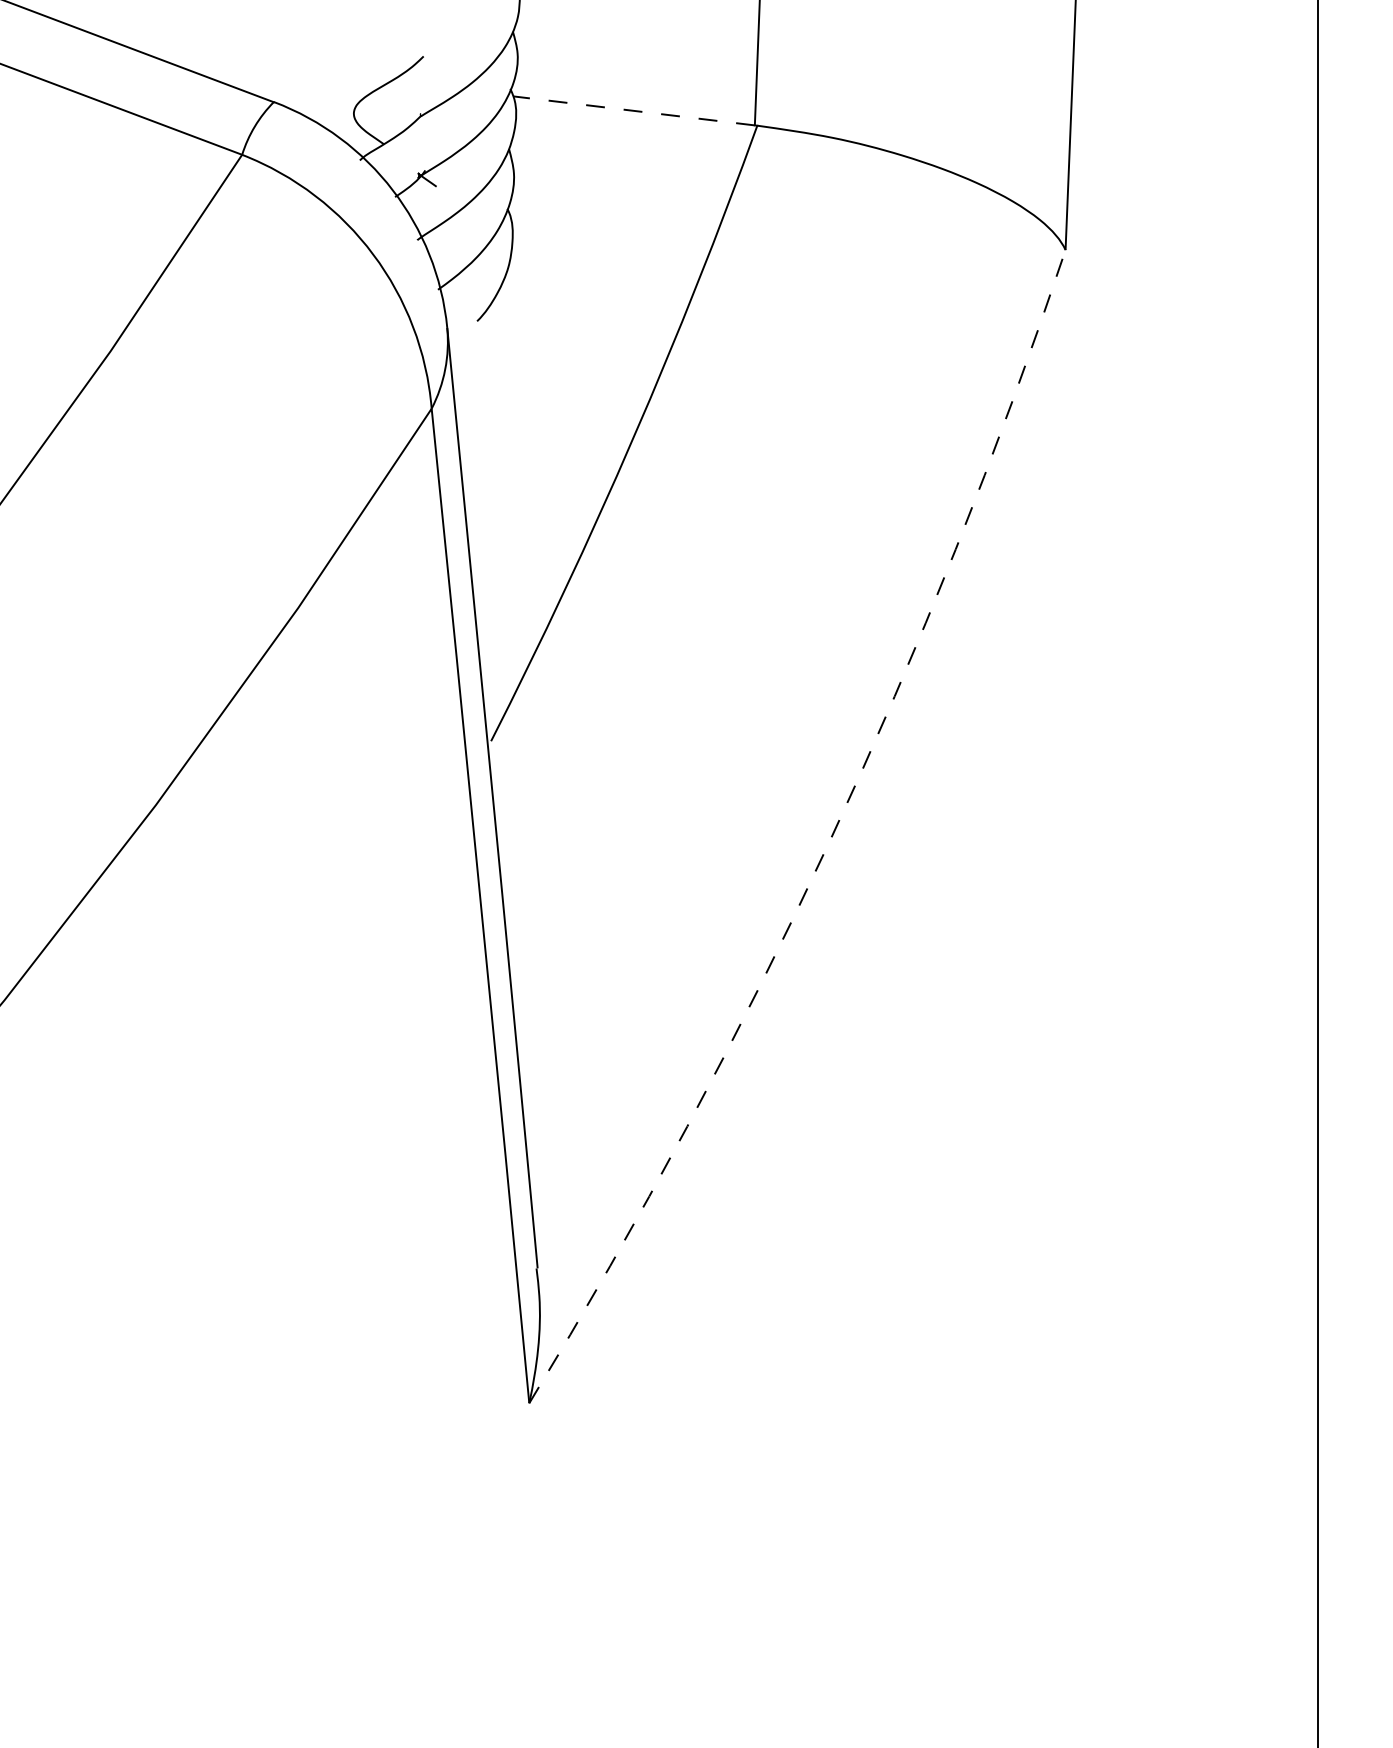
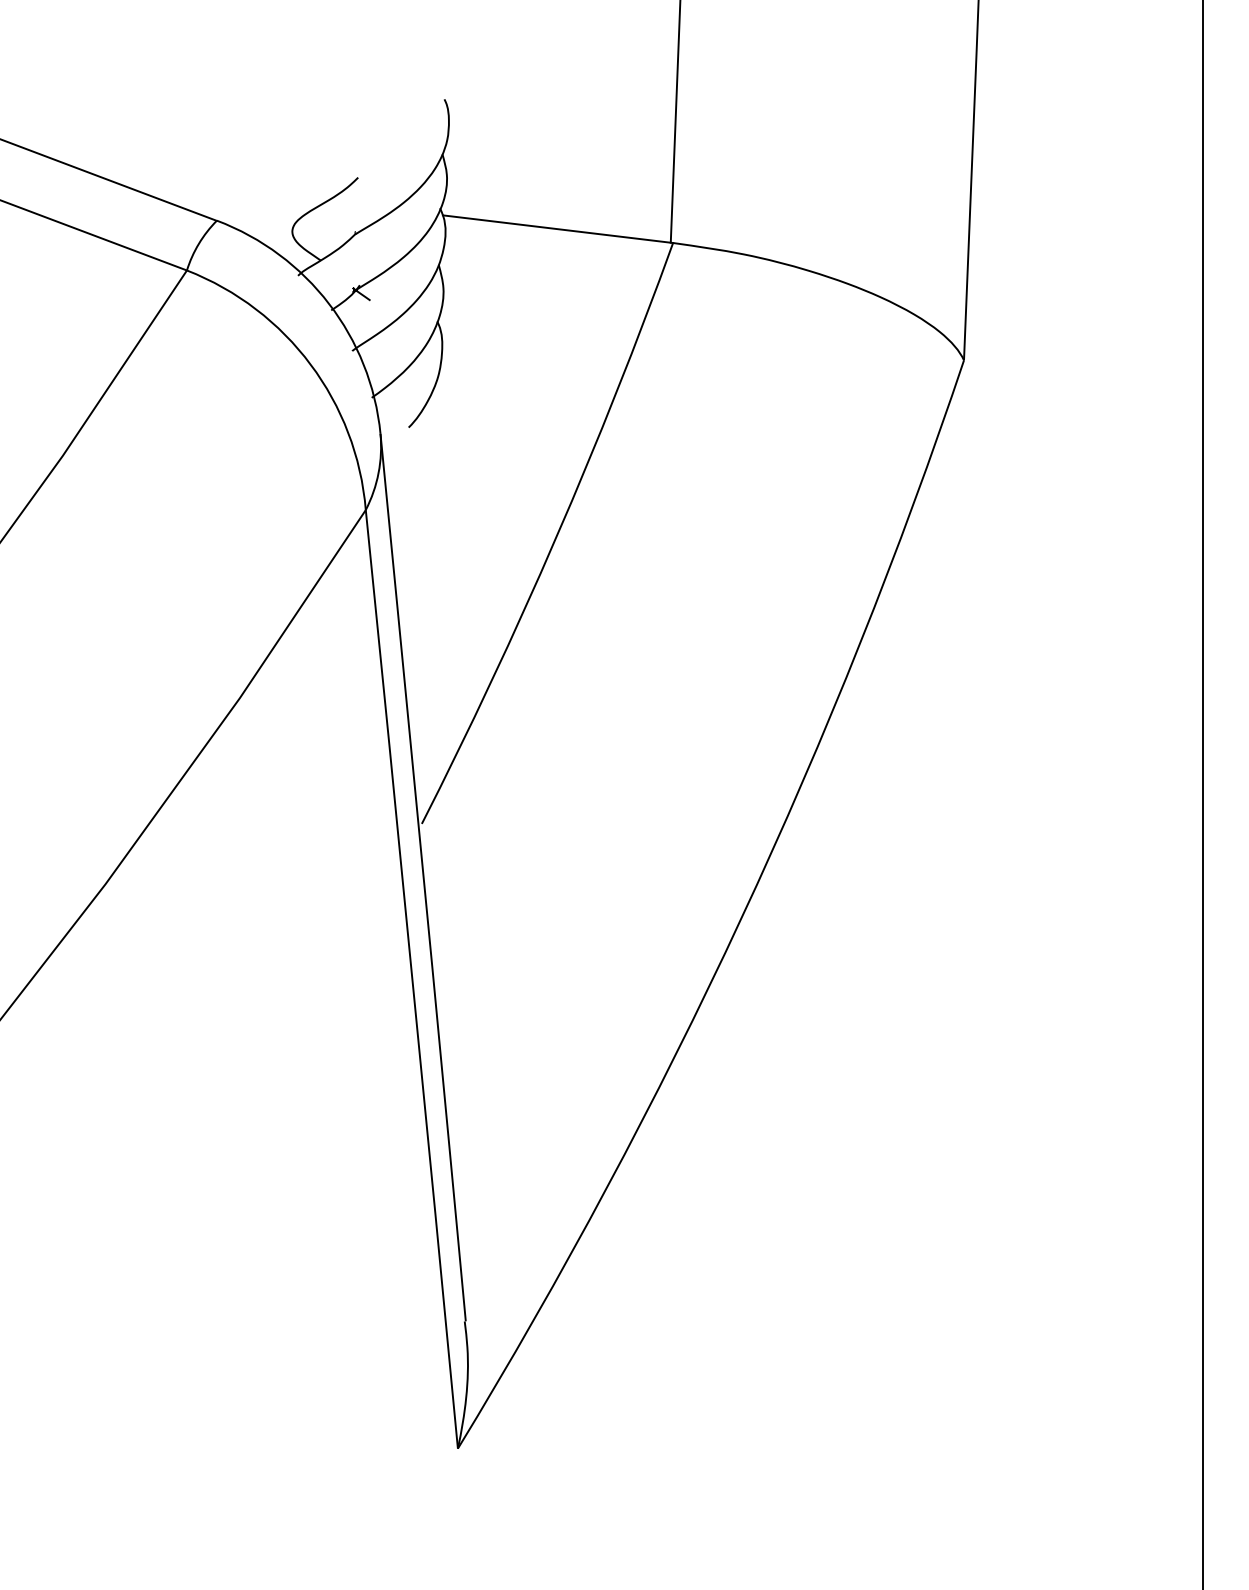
line: (634, 110) -> (557, 228), dashed -> solid
arc: (829, 841) -> (741, 918), dashed -> solid

